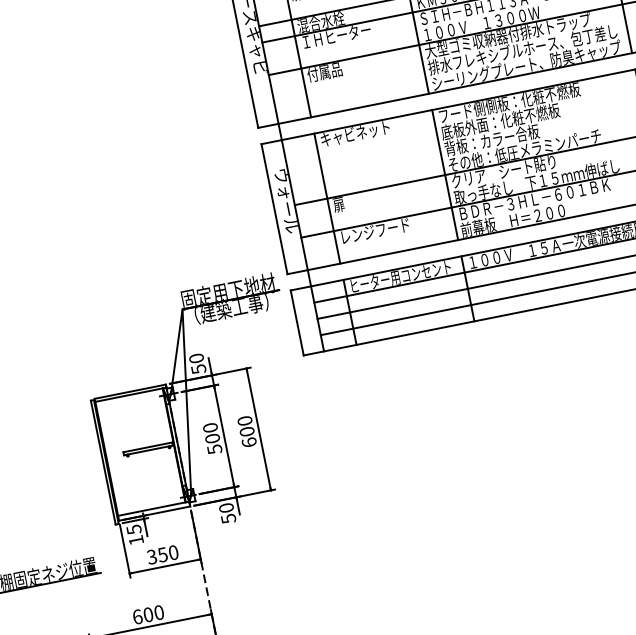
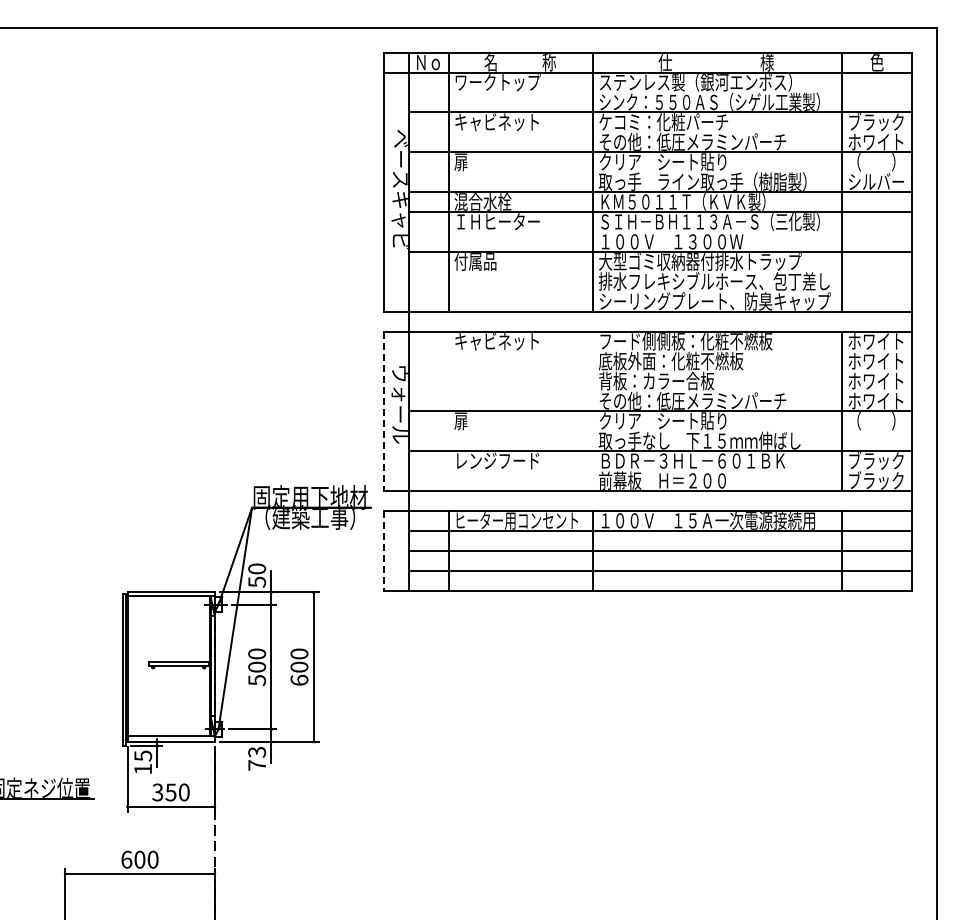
line: (445, 174) -> (593, 410), removed
line: (326, 198) -> (448, 410), removed
line: (274, 209) -> (384, 411), solid -> dashed
line: (297, 322) -> (384, 550), solid -> dashed
text: (227, 513) -> (257, 758), 50 -> 73

